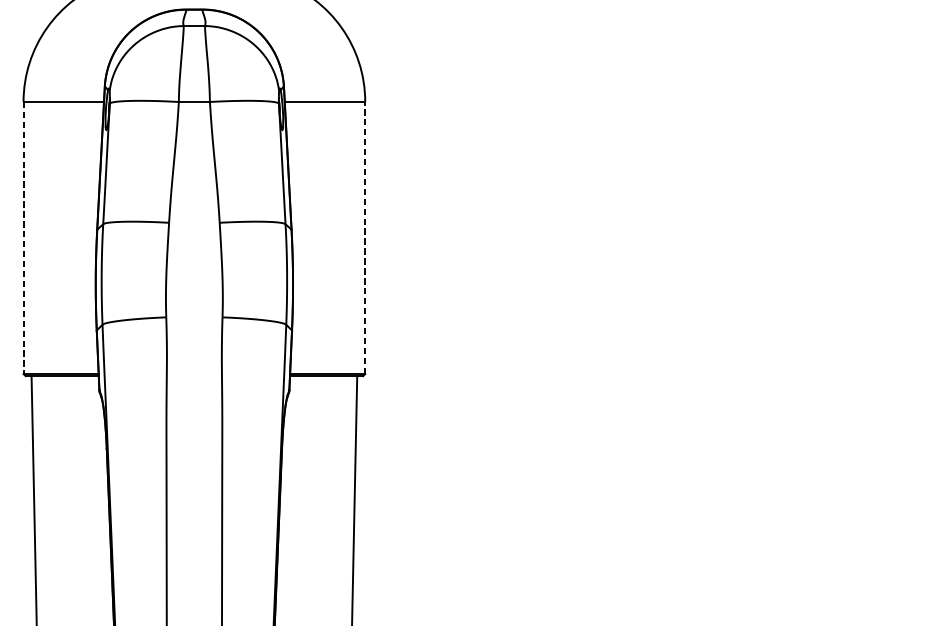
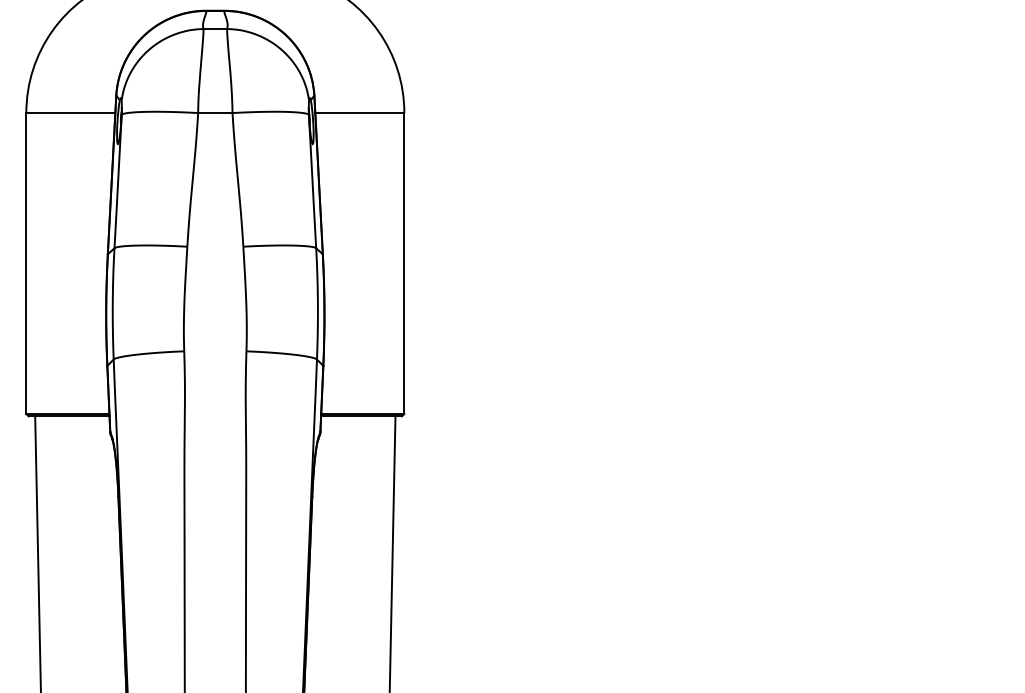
line: (23, 237) -> (26, 263), dashed -> solid
line: (365, 237) -> (404, 263), dashed -> solid

